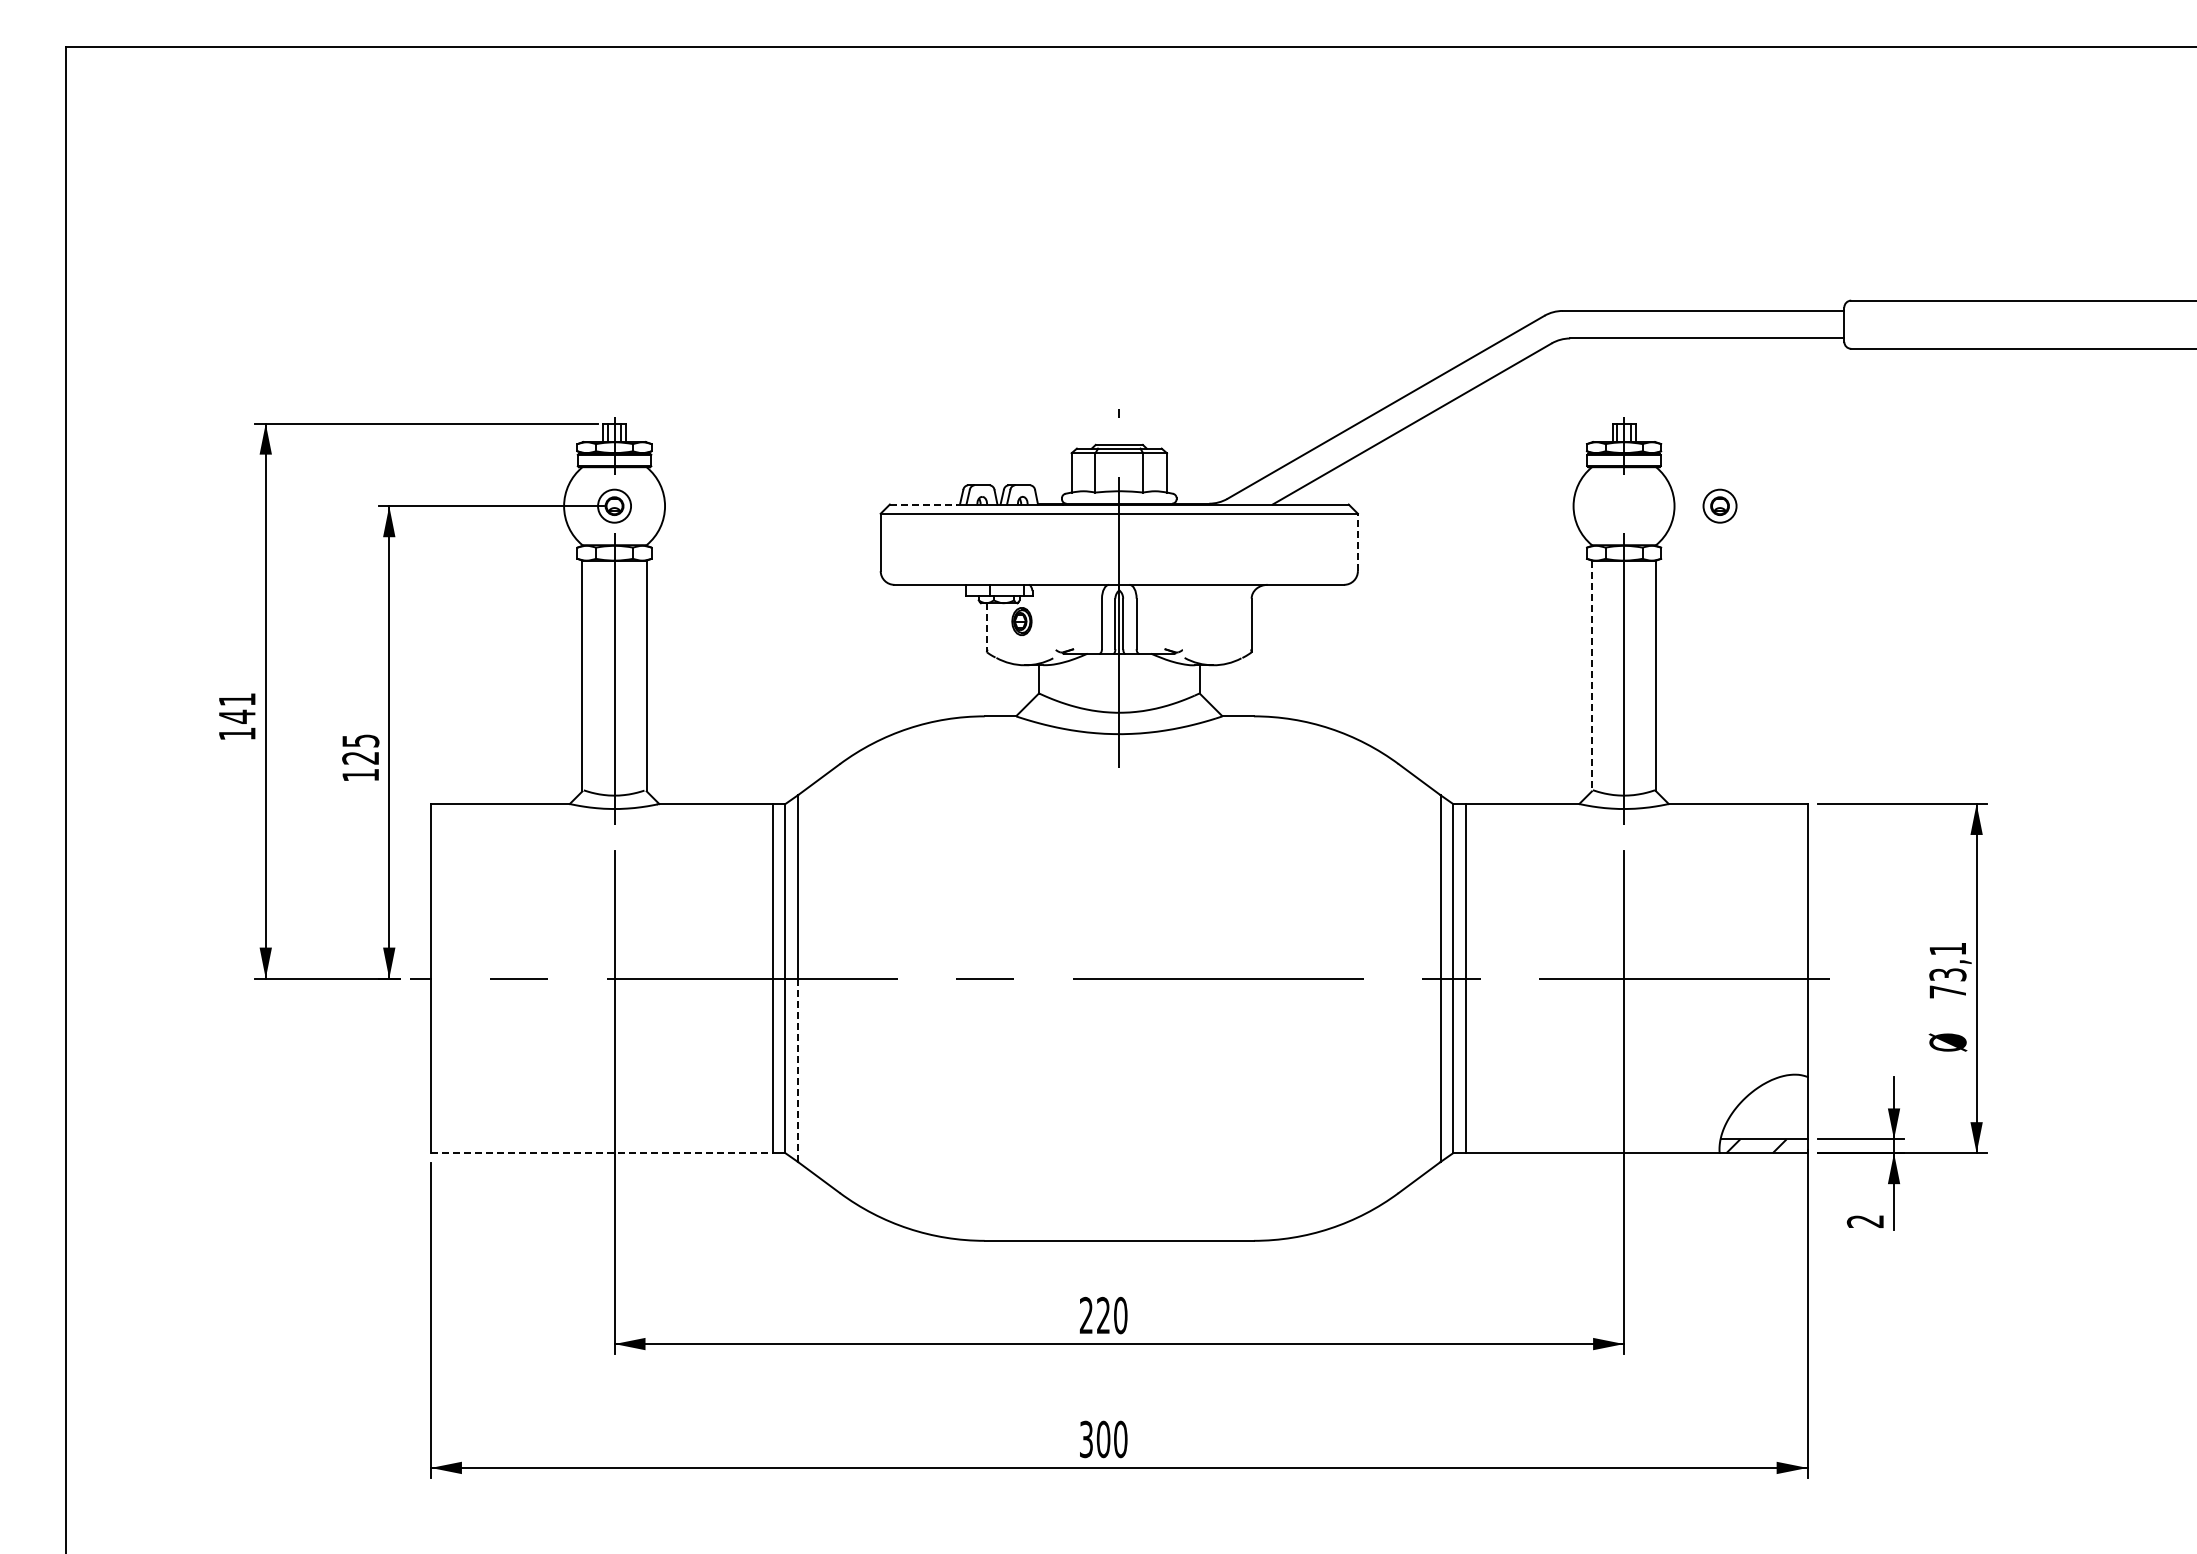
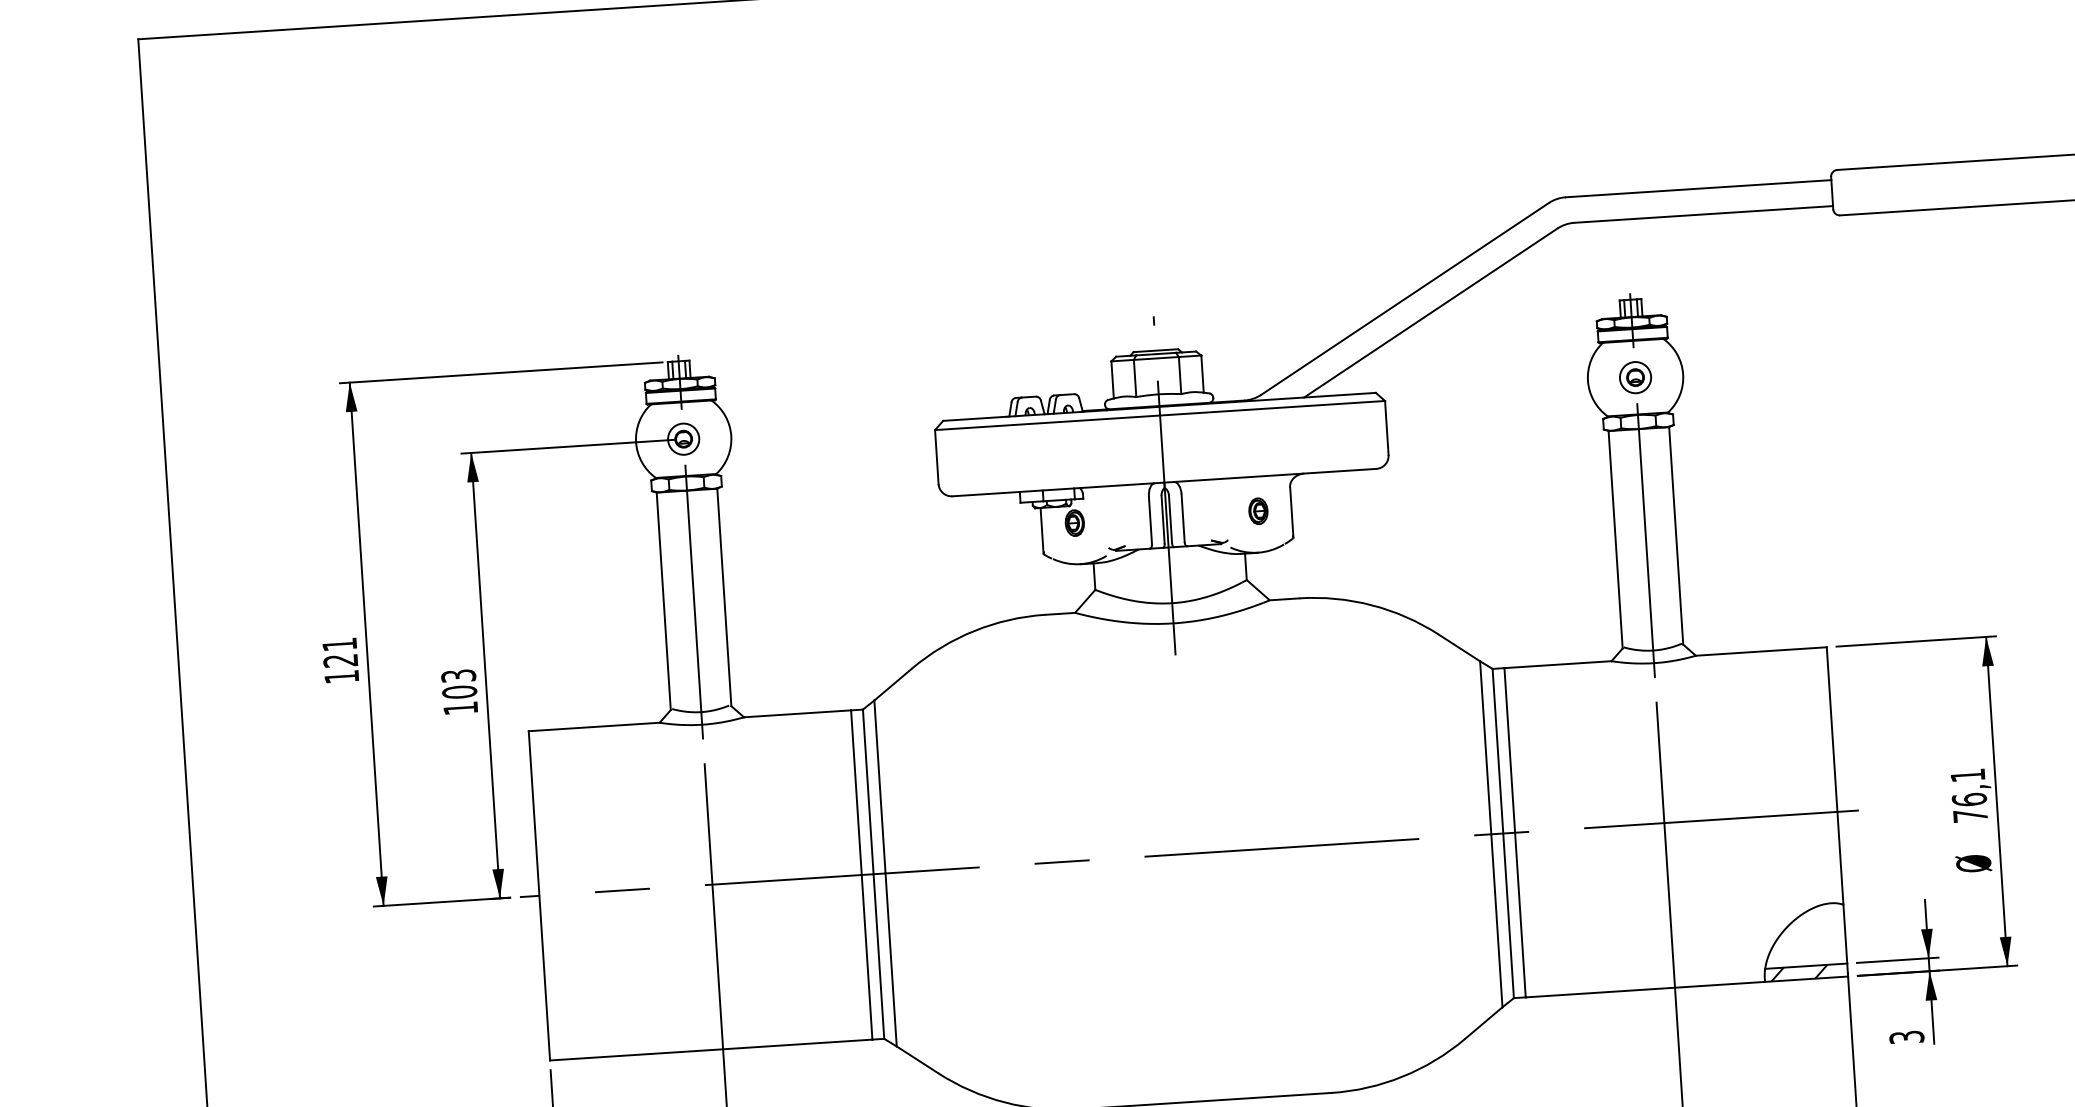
line: (923, 504) -> (974, 418), dashed -> solid
part: (1719, 505) -> (1634, 377), moved
line: (1357, 542) -> (1386, 428), dashed -> solid
part: (1216, 621) -> (1258, 511), added
line: (986, 628) -> (1041, 531), dashed -> solid
line: (1591, 676) -> (1615, 540), dashed -> solid
text: (236, 716) -> (340, 660), 141 -> 121
text: (360, 749) -> (458, 684), 125 -> 103
text: (1947, 974) -> (1969, 799), 73,1 -> 76,1
line: (798, 1070) -> (891, 960), dashed -> solid
line: (601, 1153) -> (710, 1050), dashed -> solid
text: (1865, 1221) -> (1906, 1037), 2 -> 3

